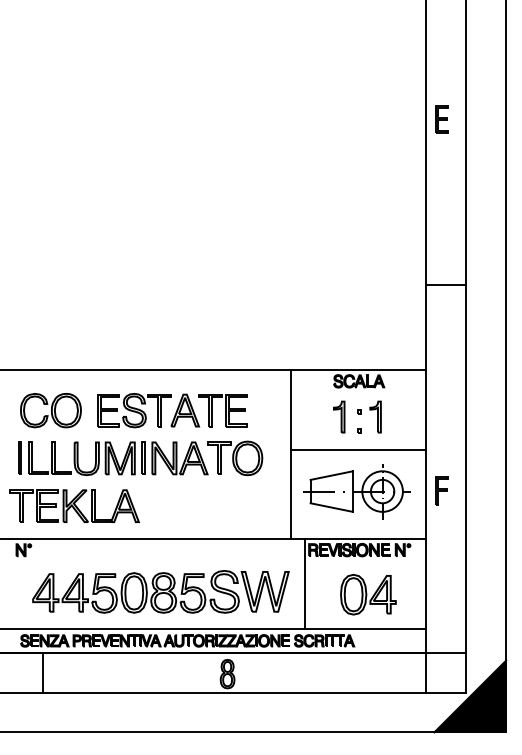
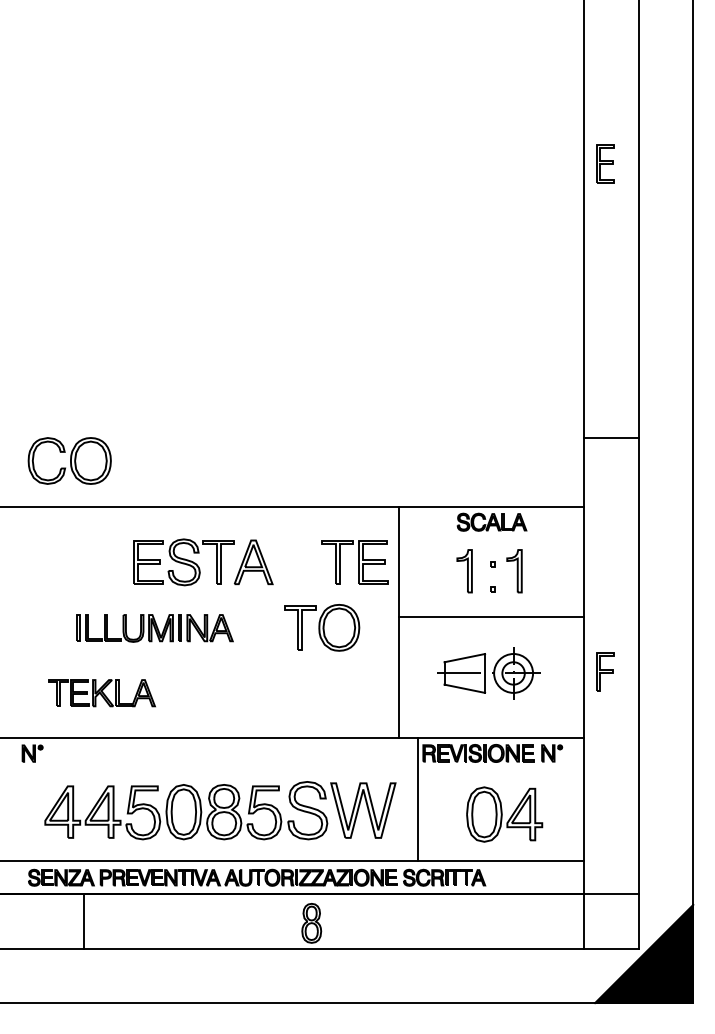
line: (446, 284) -> (611, 437), moved
part: (50, 410) -> (69, 460), moved
part: (222, 410) -> (354, 562), moved
part: (113, 458) -> (155, 627), size x0.6
part: (356, 491) -> (488, 673), size x0.7
part: (74, 505) -> (102, 692), size x0.6
line: (43, 672) -> (84, 921), moved

